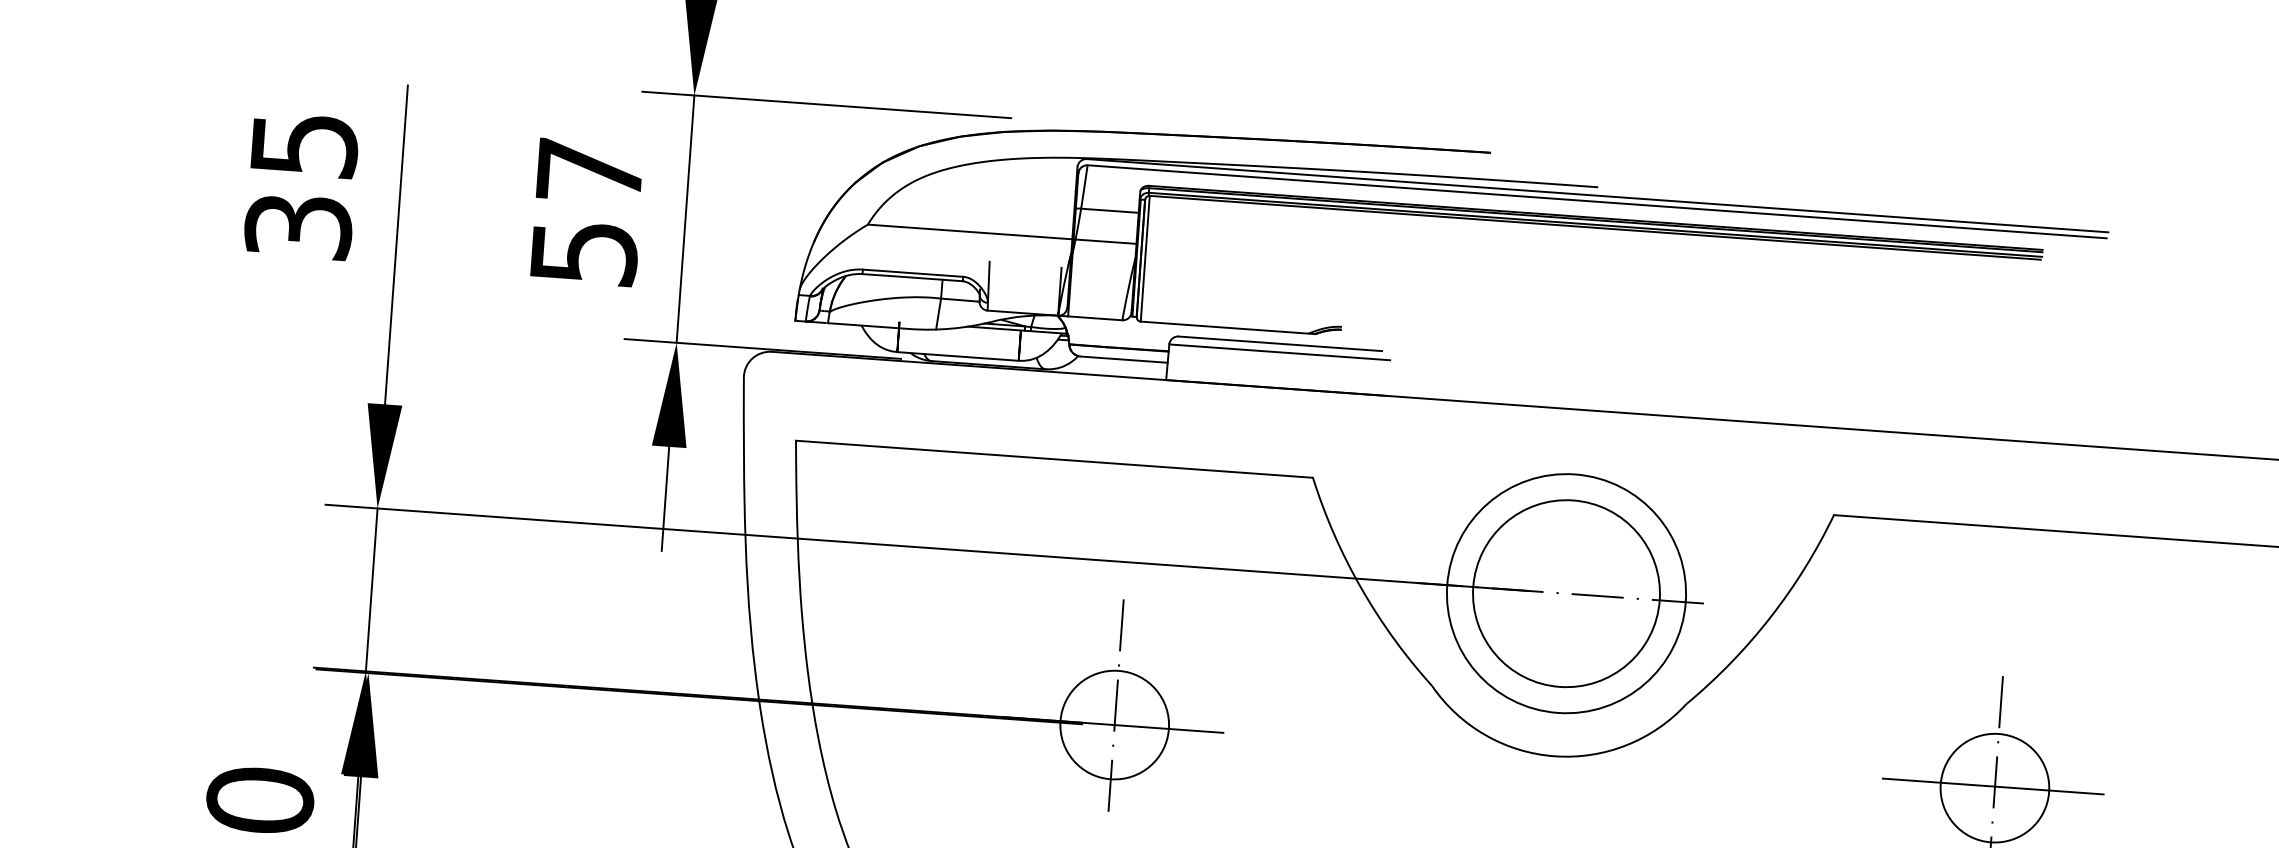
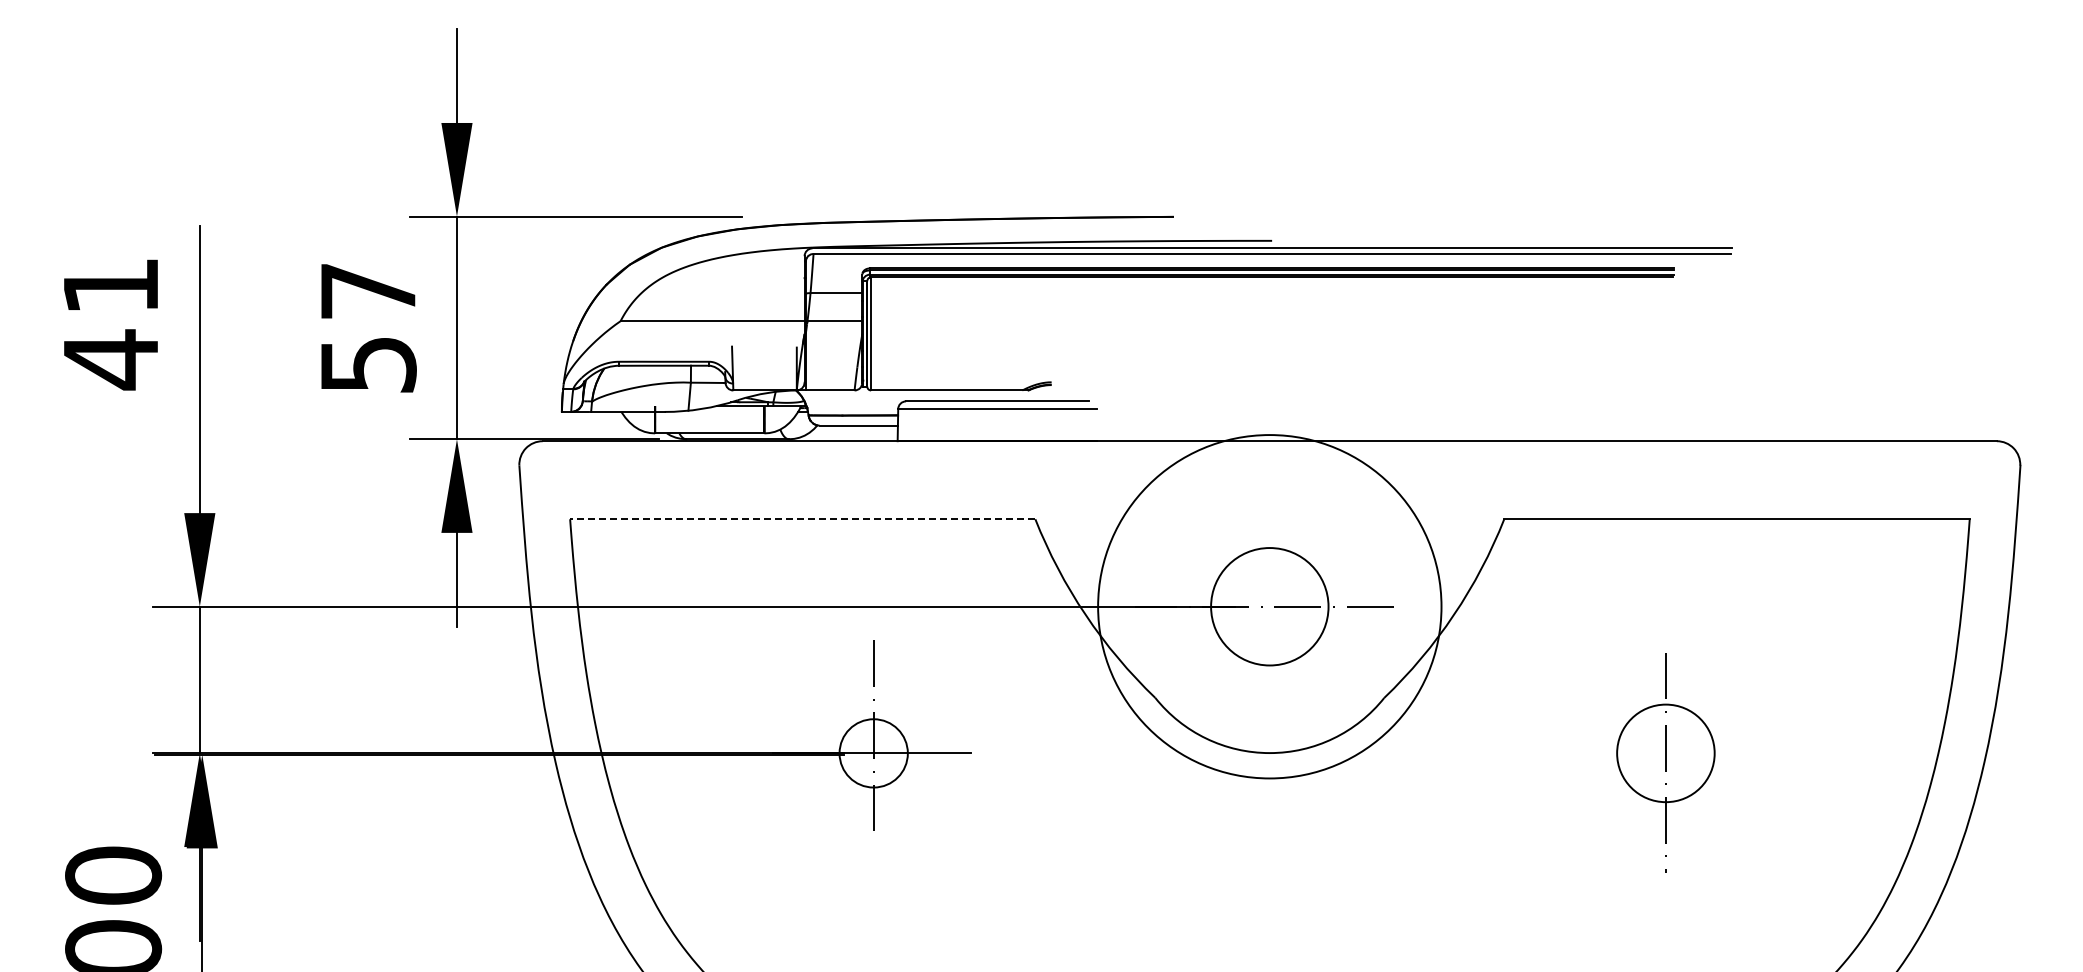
text: (300, 187) -> (110, 324), 35 -> 41
line: (1054, 459) -> (802, 519), solid -> dashed
circle: (1566, 593) -> (1269, 606), size x0.7
circle: (1566, 593) -> (1269, 606), size x1.6
circle: (1114, 725) -> (873, 753), size x0.7
line: (1992, 786) -> (1663, 752), removed

